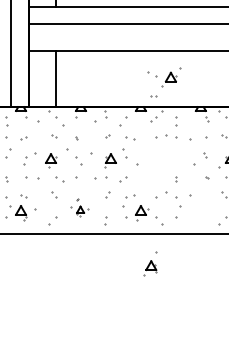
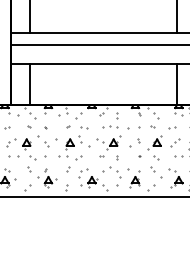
part: (163, 82) -> (108, 146), moved
part: (79, 208) -> (47, 178), size x1.43
part: (149, 264) -> (134, 179), moved

